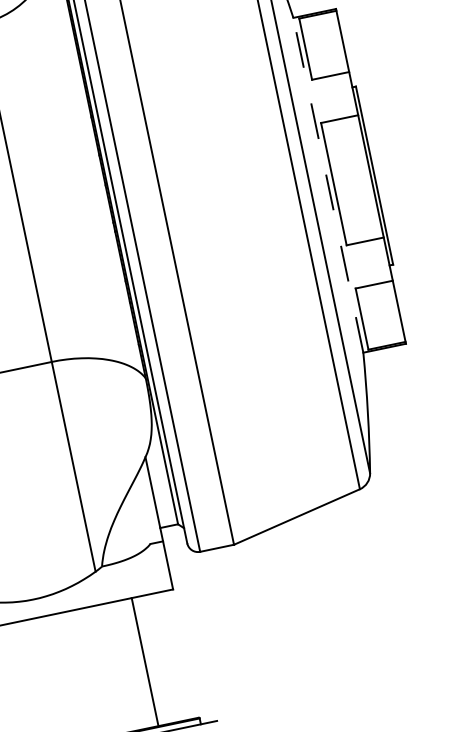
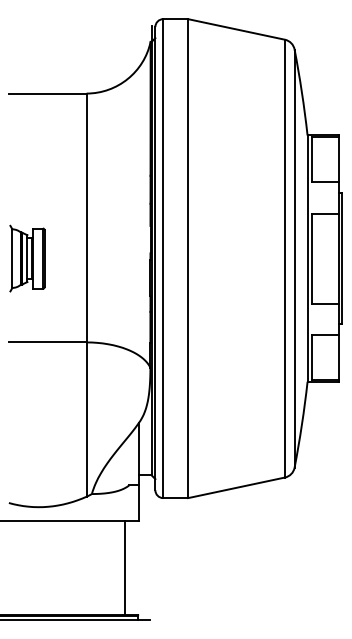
line: (328, 185) -> (307, 258), dashed -> solid
line: (145, 661) -> (125, 567), moved

